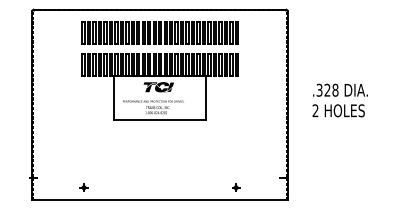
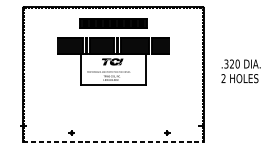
part: (159, 32) -> (113, 23), size x0.6
text: (335, 90) -> (237, 64), .328 -> .320
part: (83, 187) -> (71, 132), moved
line: (160, 200) -> (113, 142), solid -> dashed

